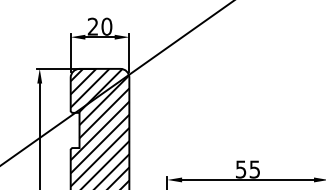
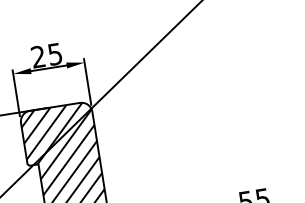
text: (106, 26) -> (54, 54), 20 -> 25

